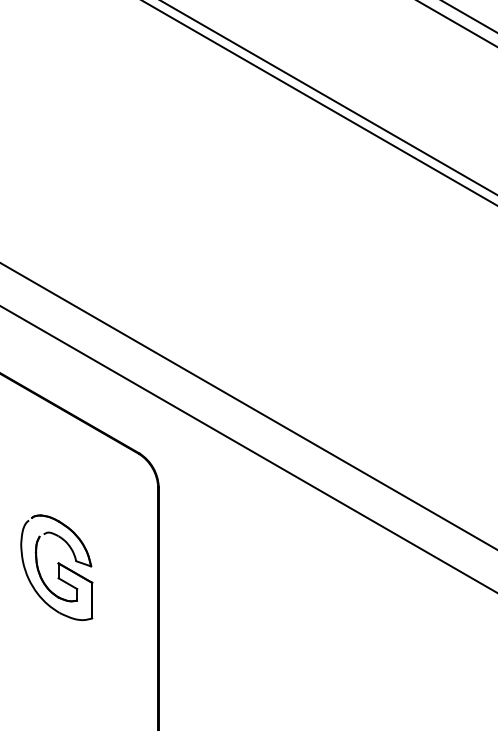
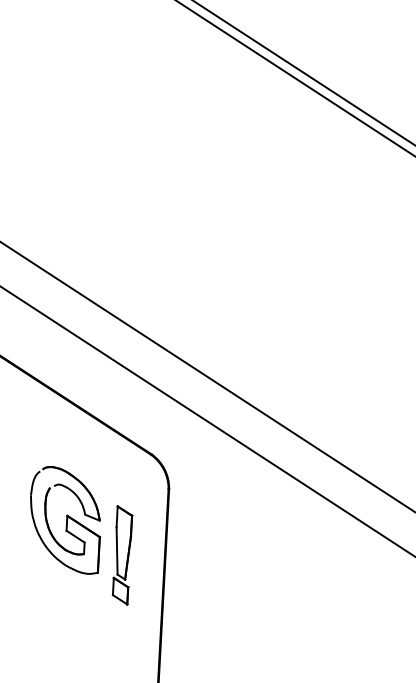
part: (115, 555) -> (122, 555), added
part: (56, 567) -> (65, 519), moved

